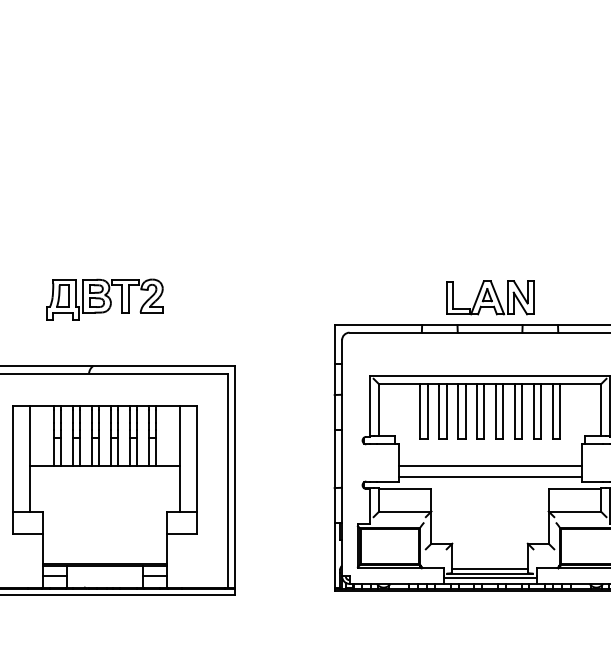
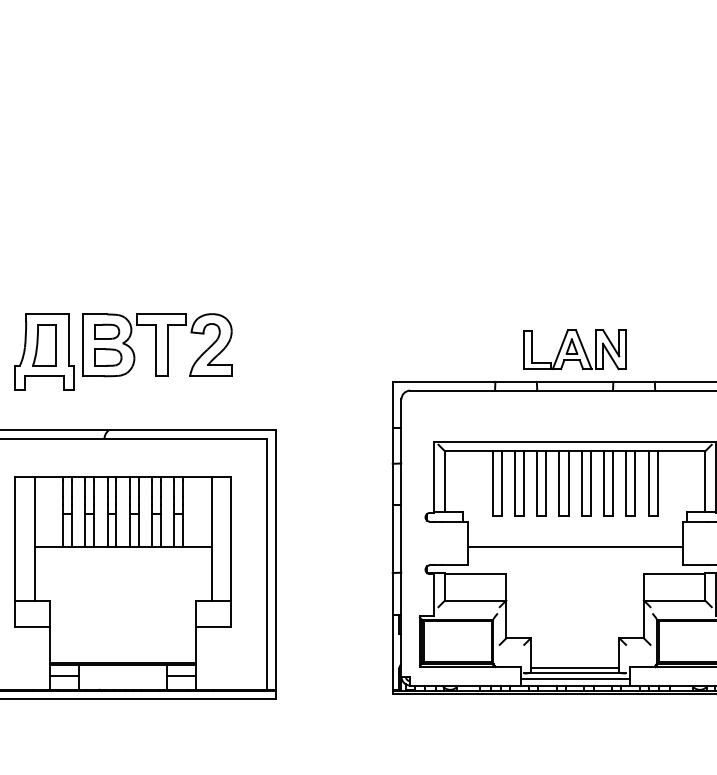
part: (104, 299) -> (122, 351), size x1.6
line: (489, 477) -> (574, 560), removed

